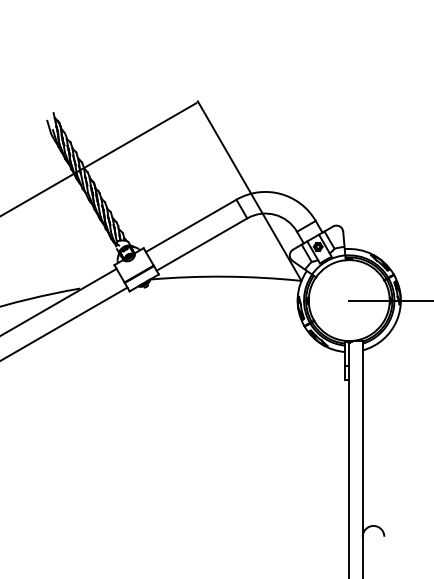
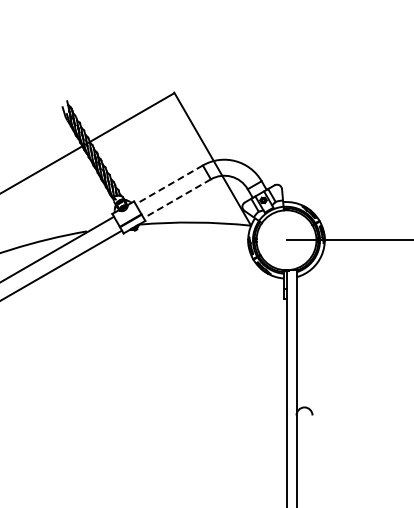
line: (191, 225) -> (169, 184), solid -> dashed
line: (202, 244) -> (177, 198), solid -> dashed

